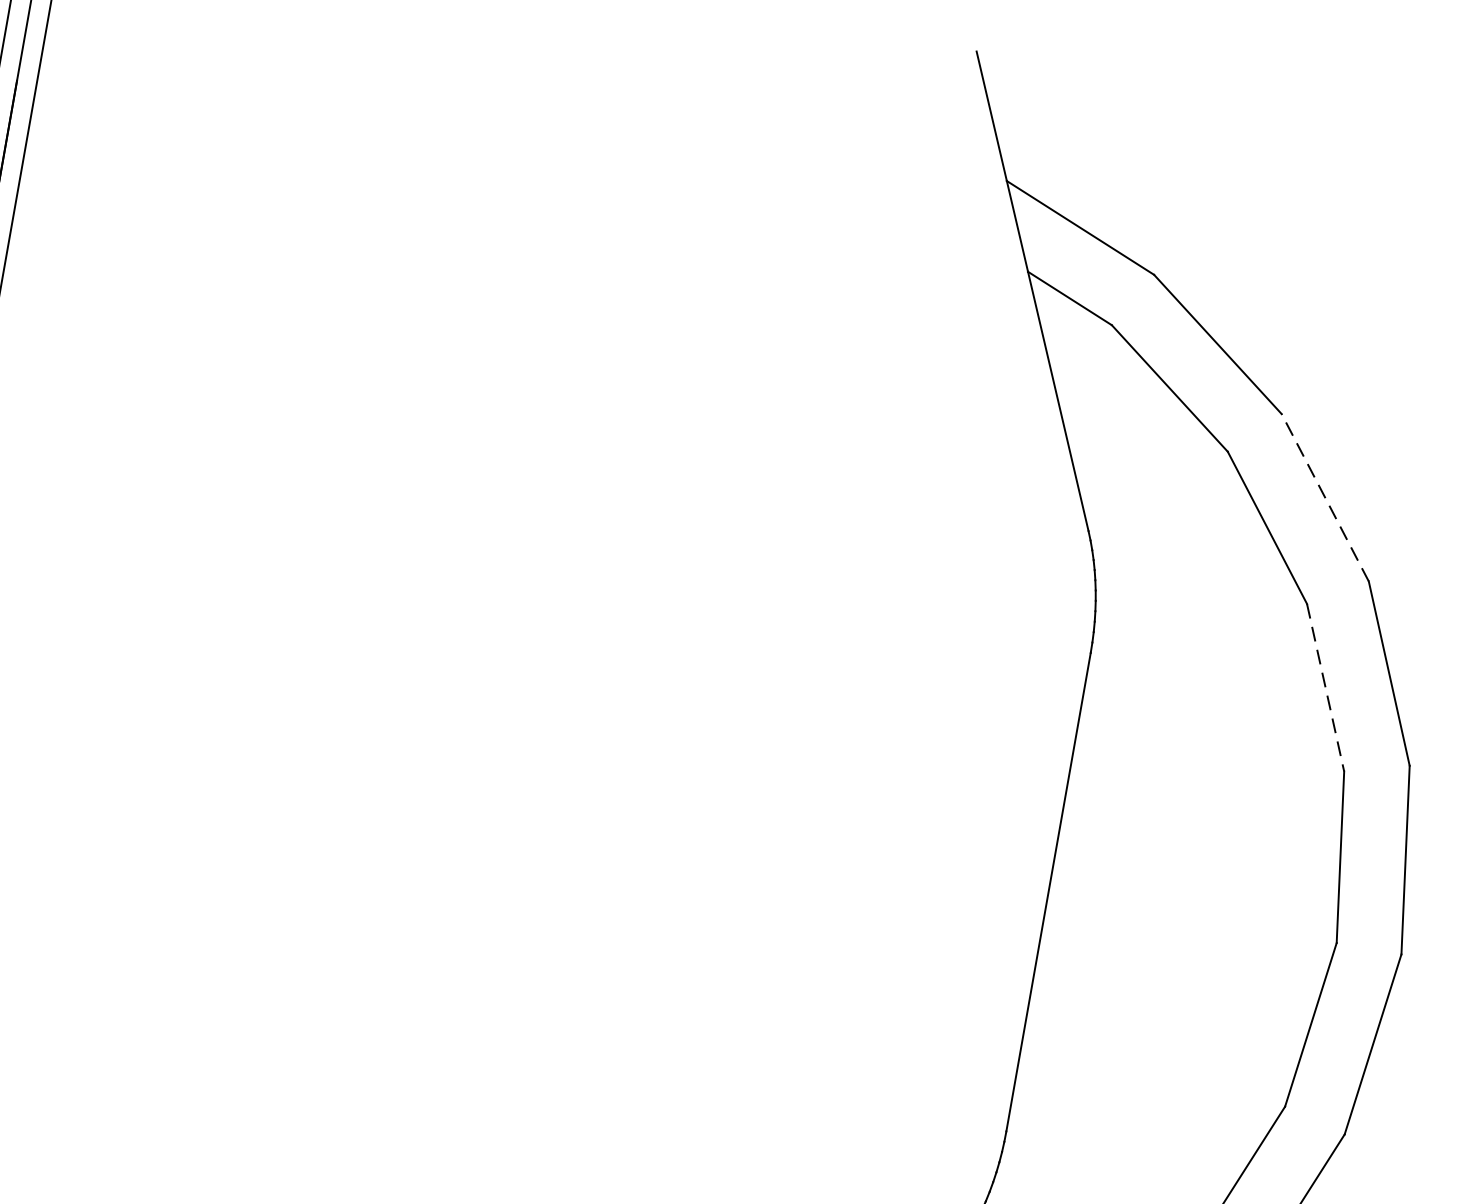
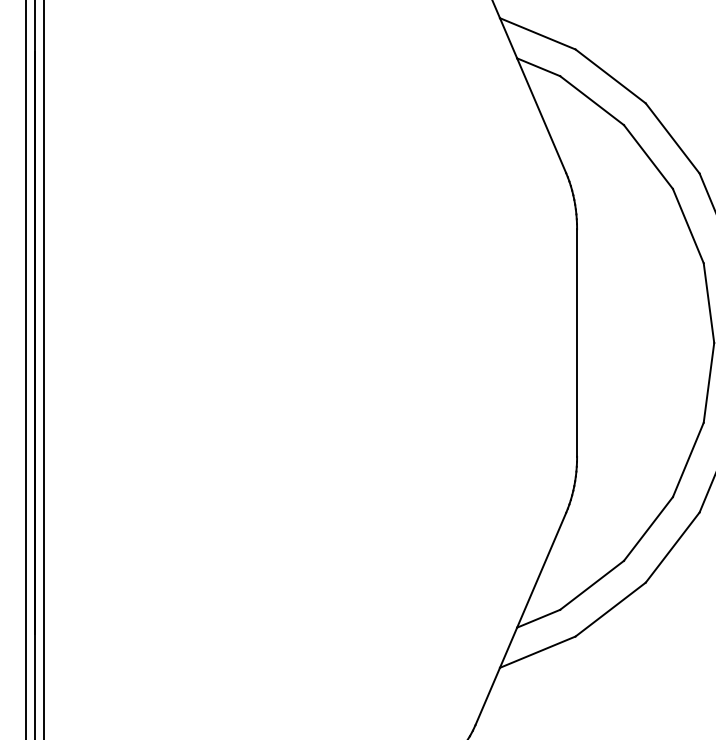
line: (1324, 497) -> (672, 138), dashed -> solid
line: (1325, 688) -> (688, 226), dashed -> solid

